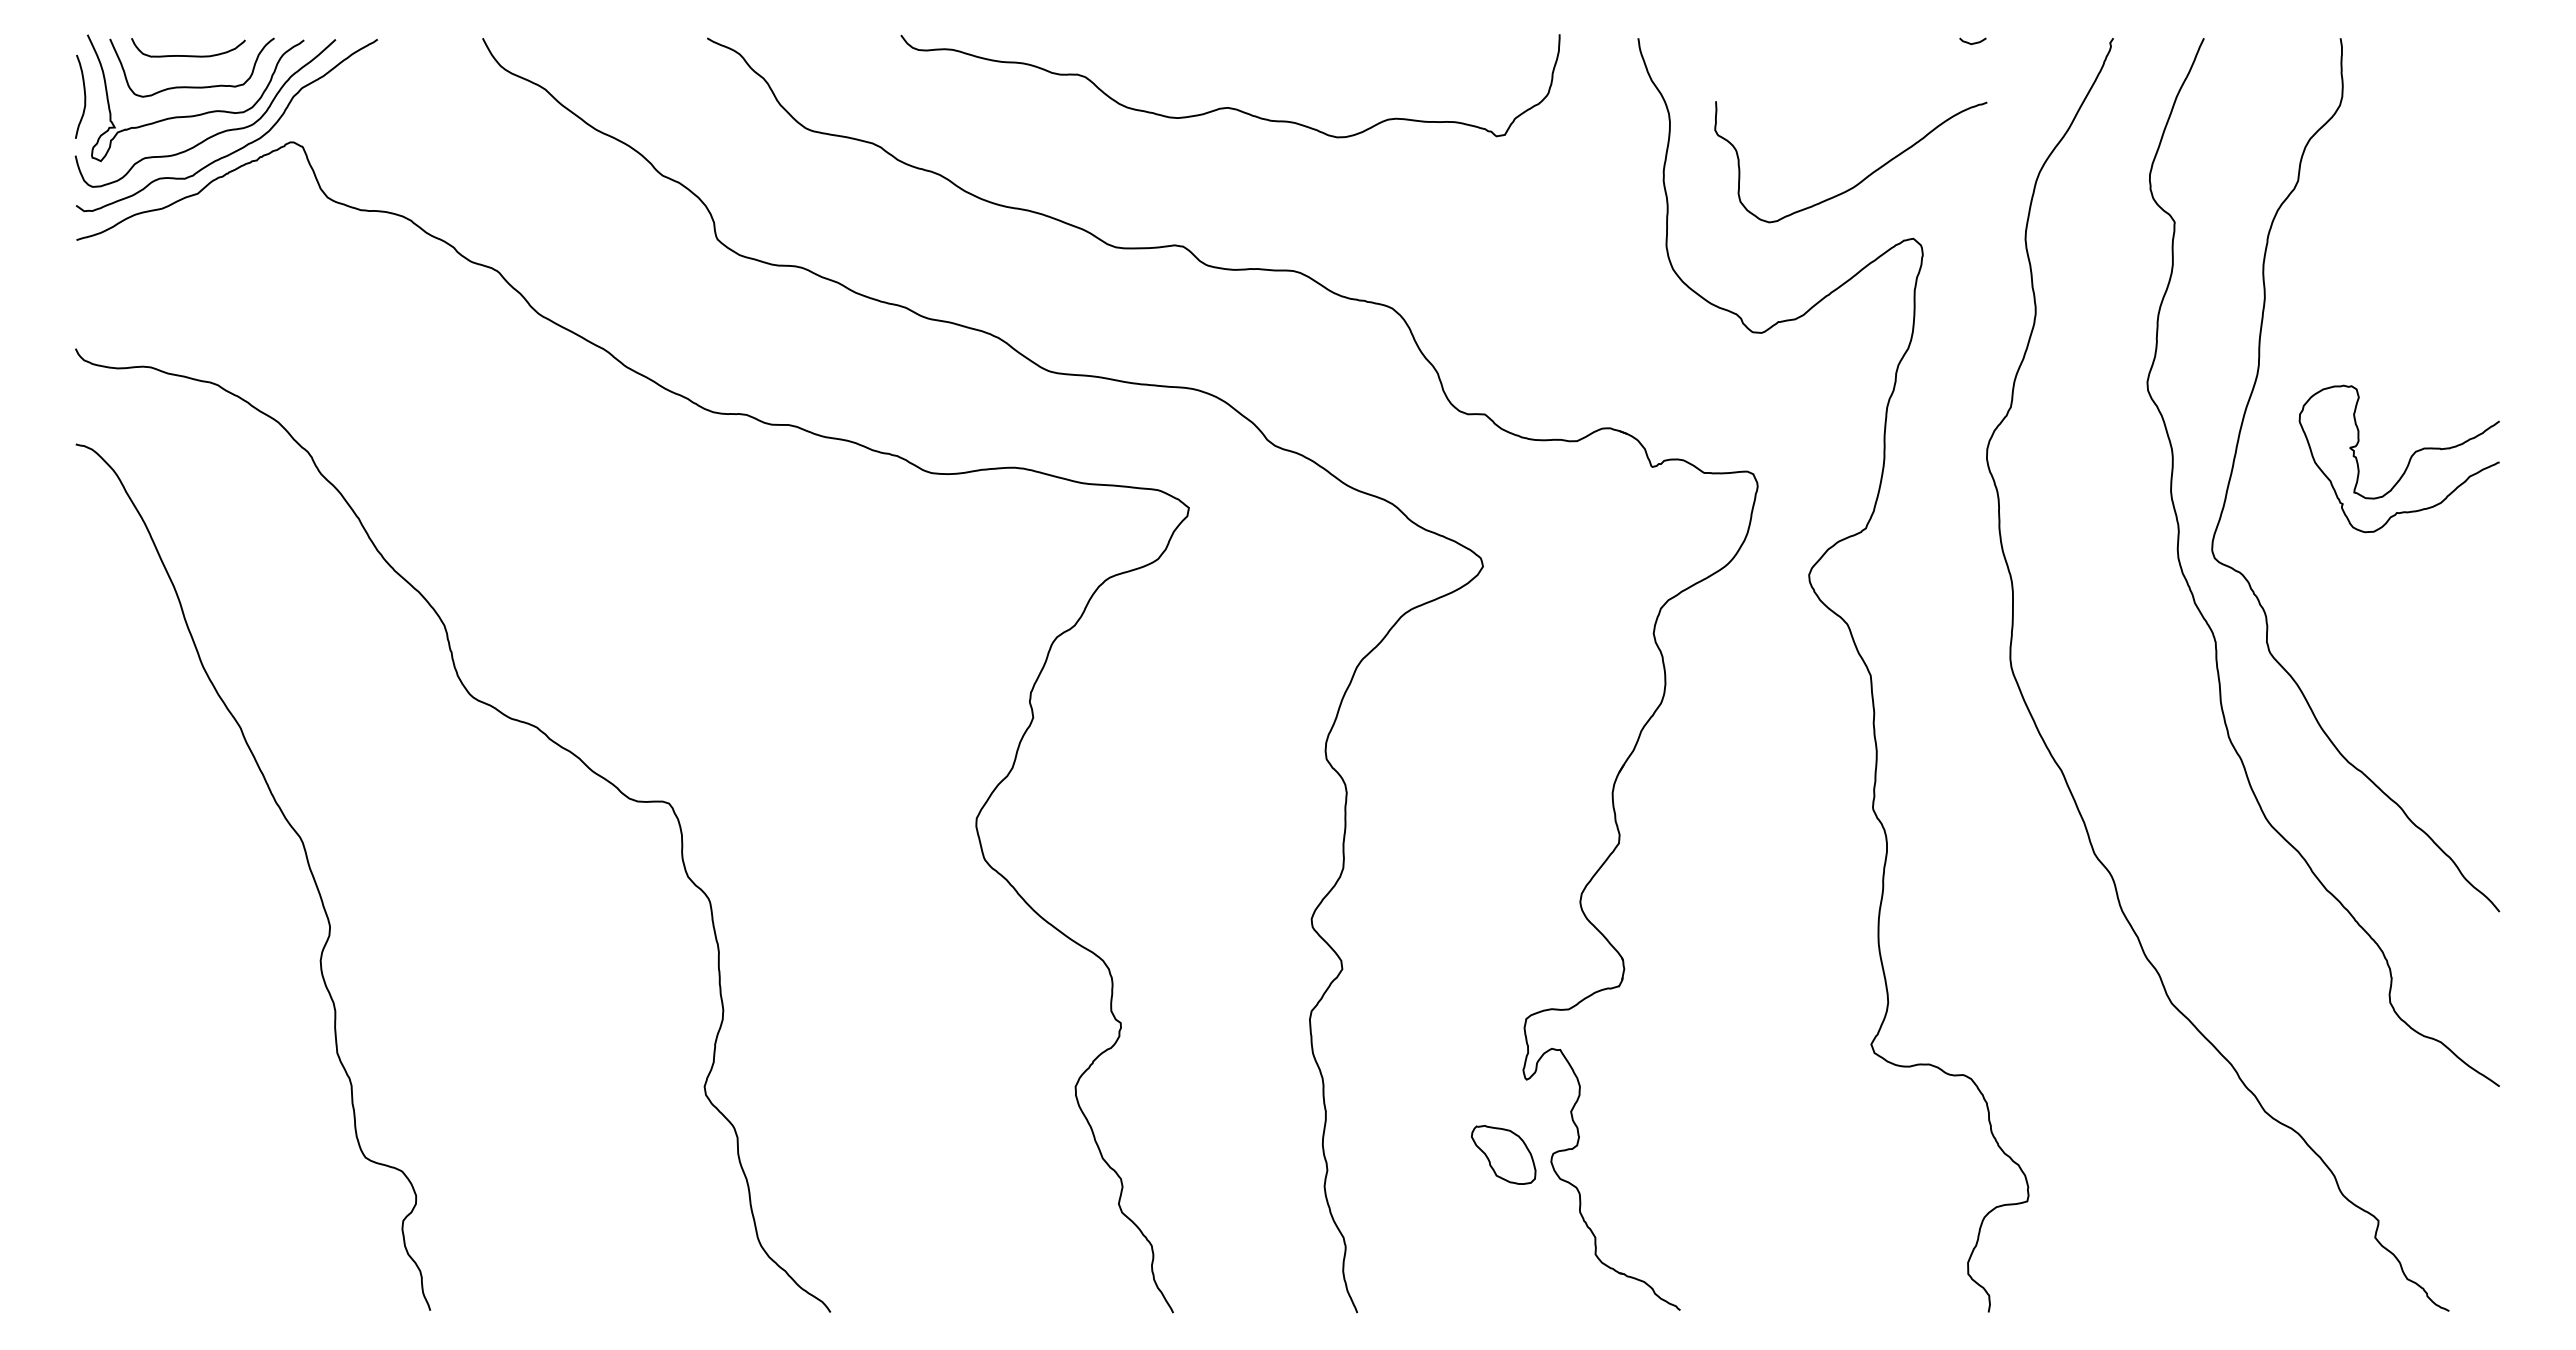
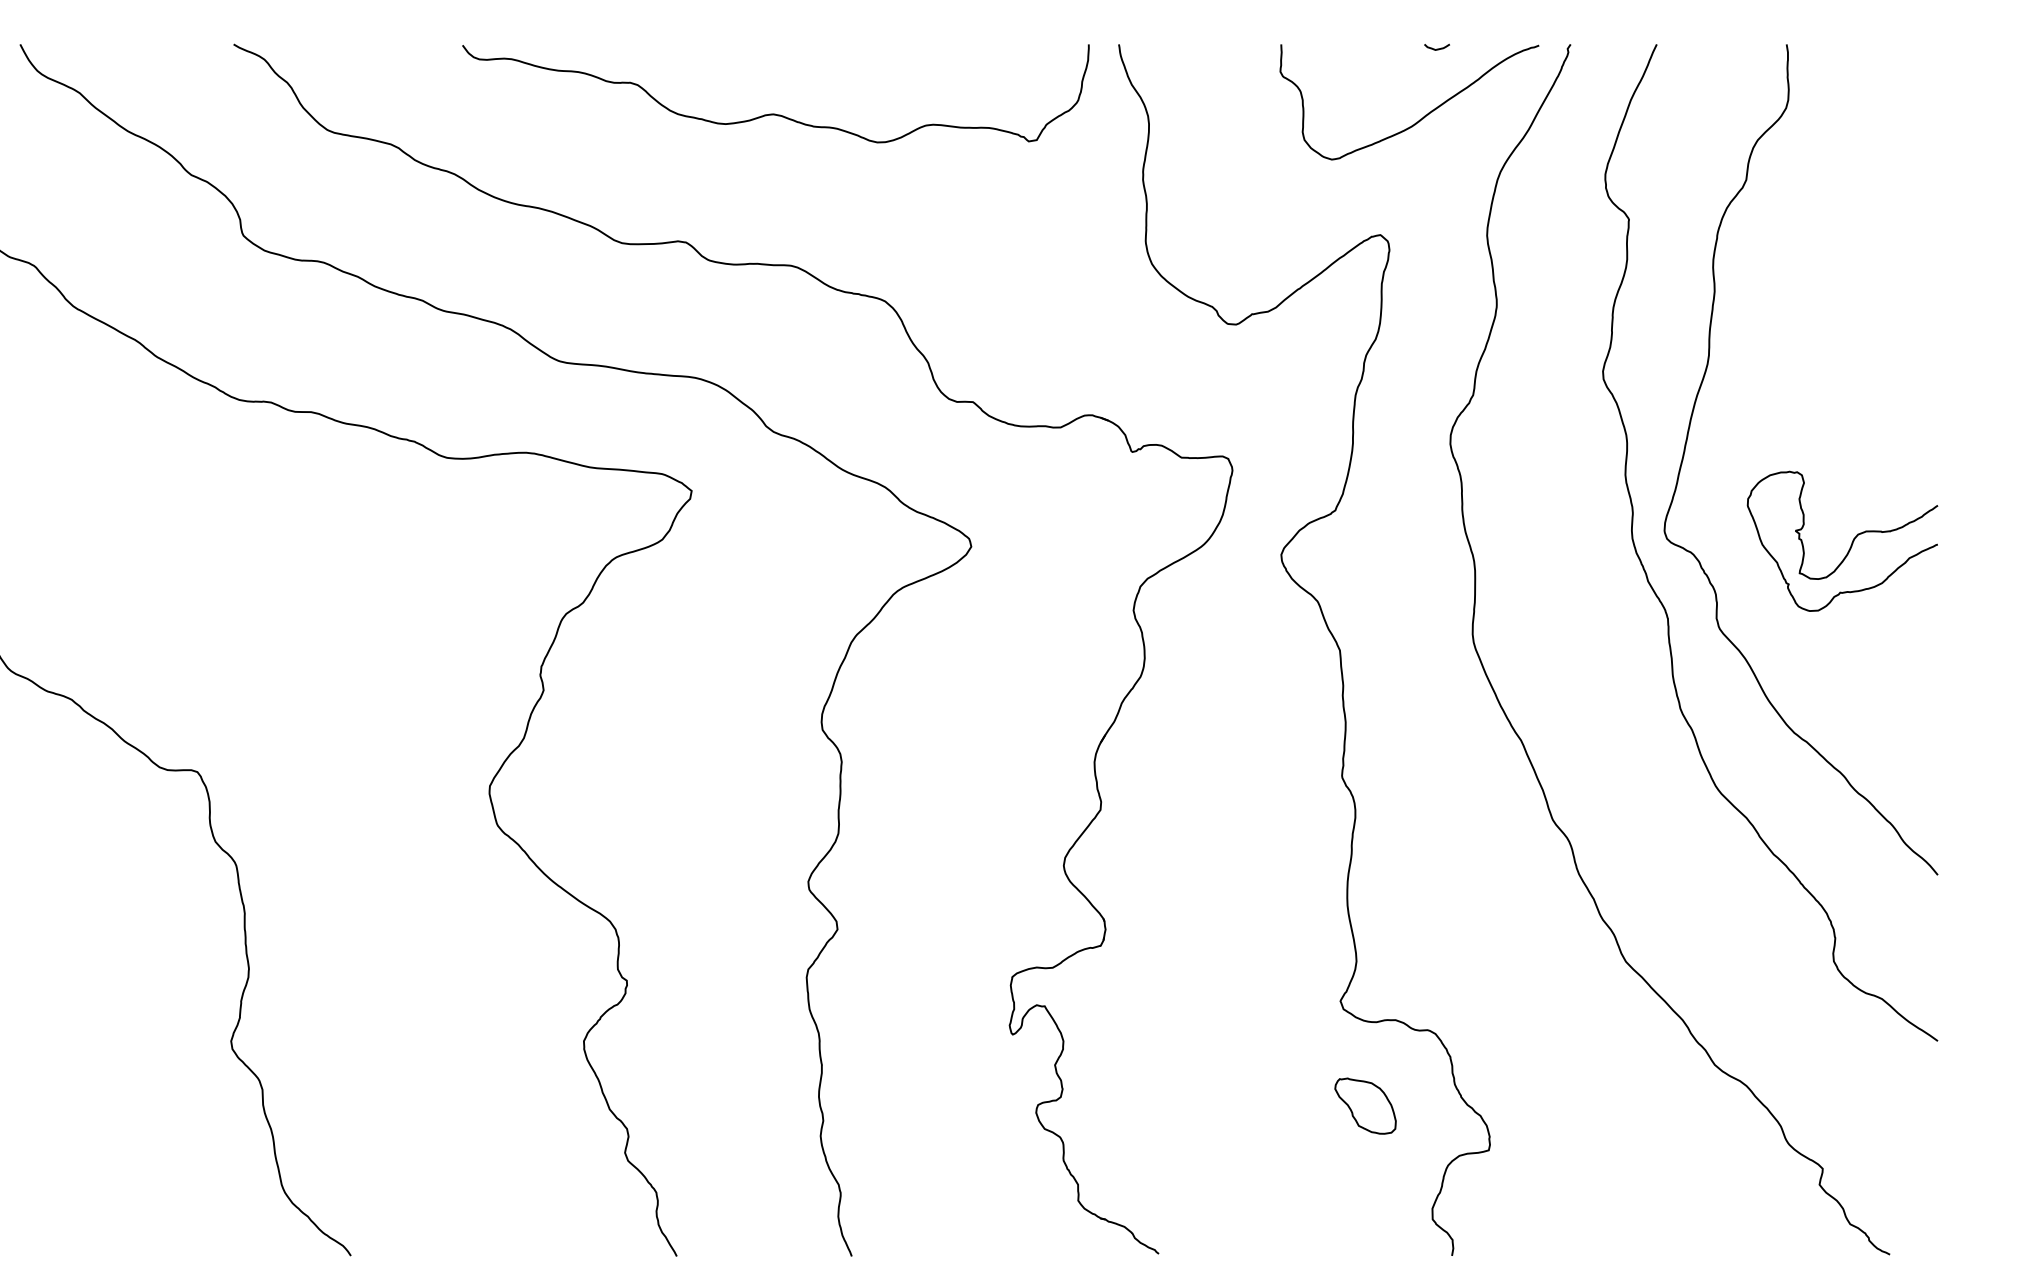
curve: (1230, 107) -> (775, 114), moved
curve: (1863, 178) -> (1421, 117), moved
curve: (2407, 463) -> (1850, 545), moved
part: (1503, 1154) -> (1365, 1105), moved

